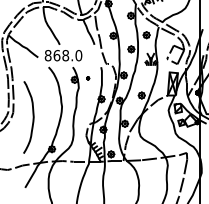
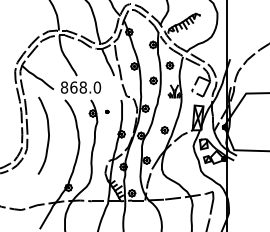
curve: (32, 114) -> (47, 132), moved

